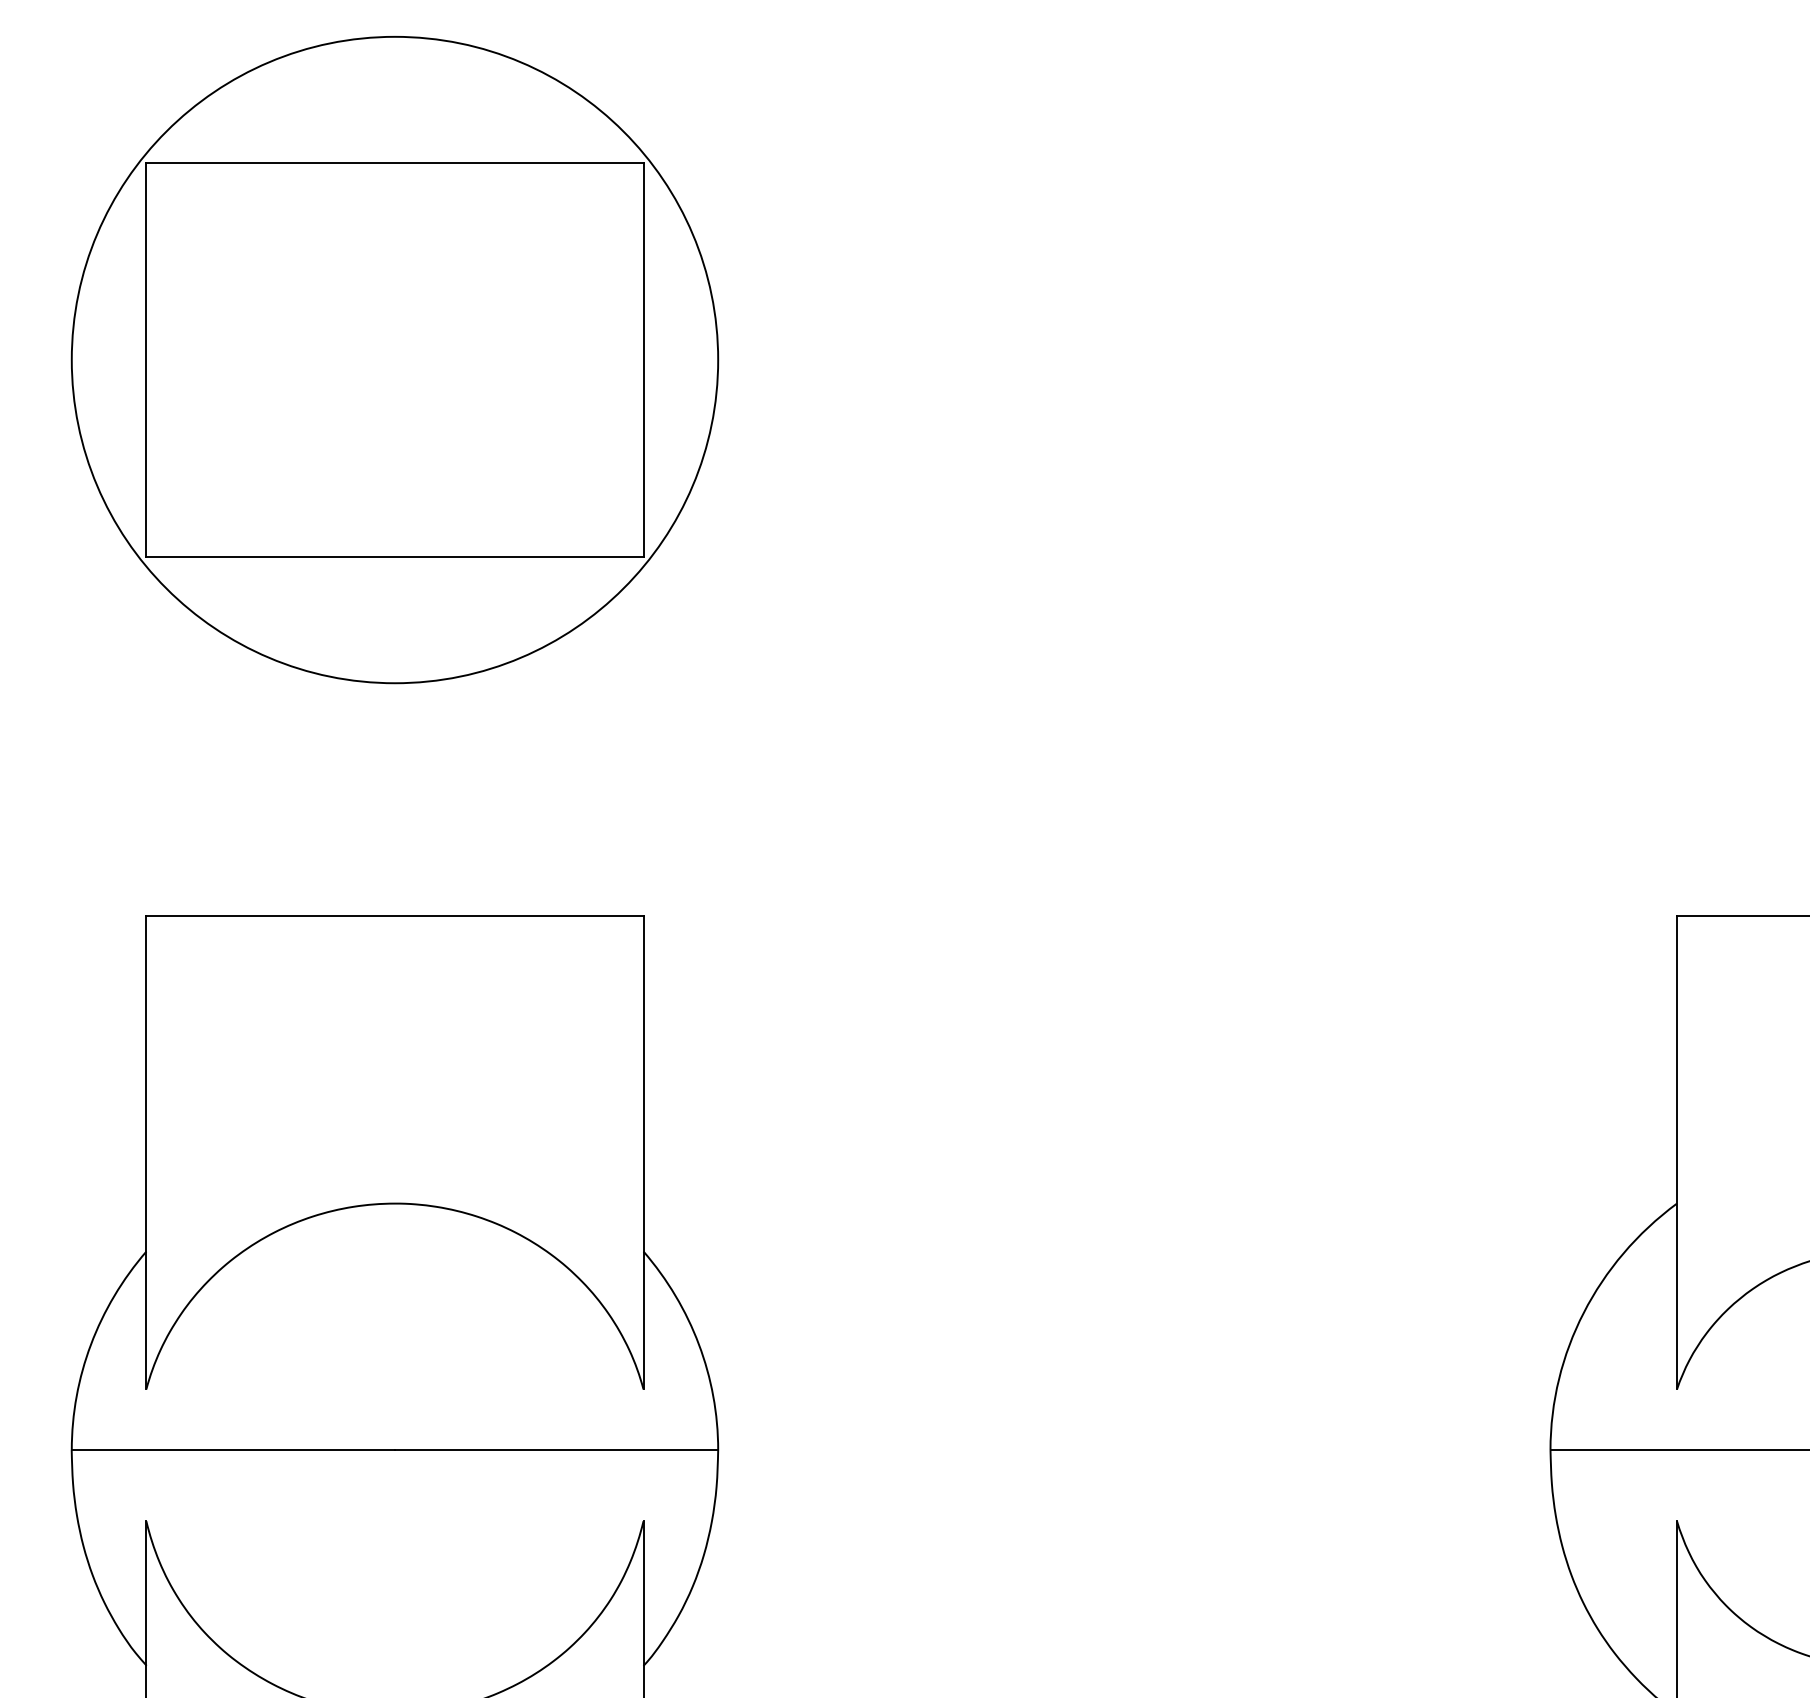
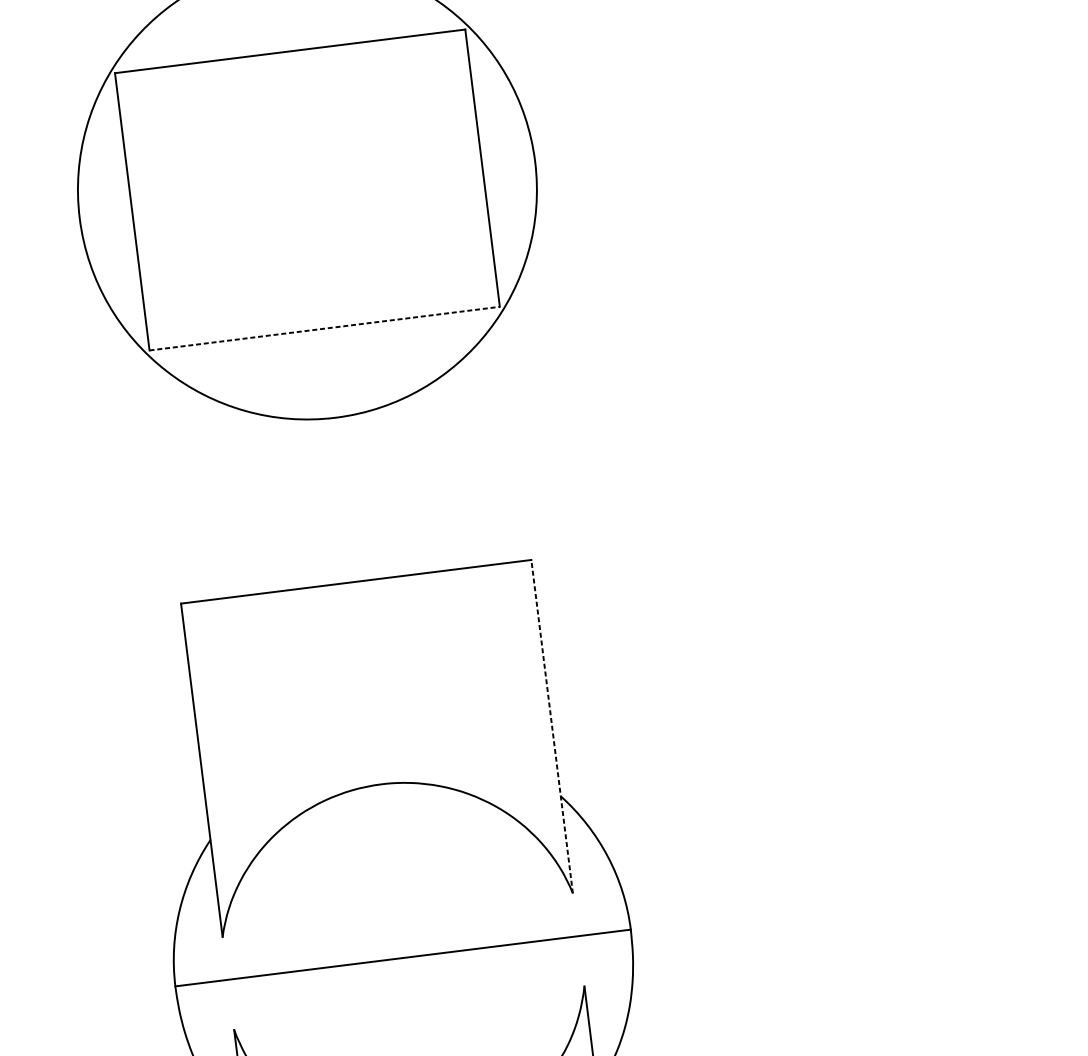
line: (394, 556) -> (324, 328), solid -> dashed
line: (643, 1152) -> (552, 726), solid -> dashed

